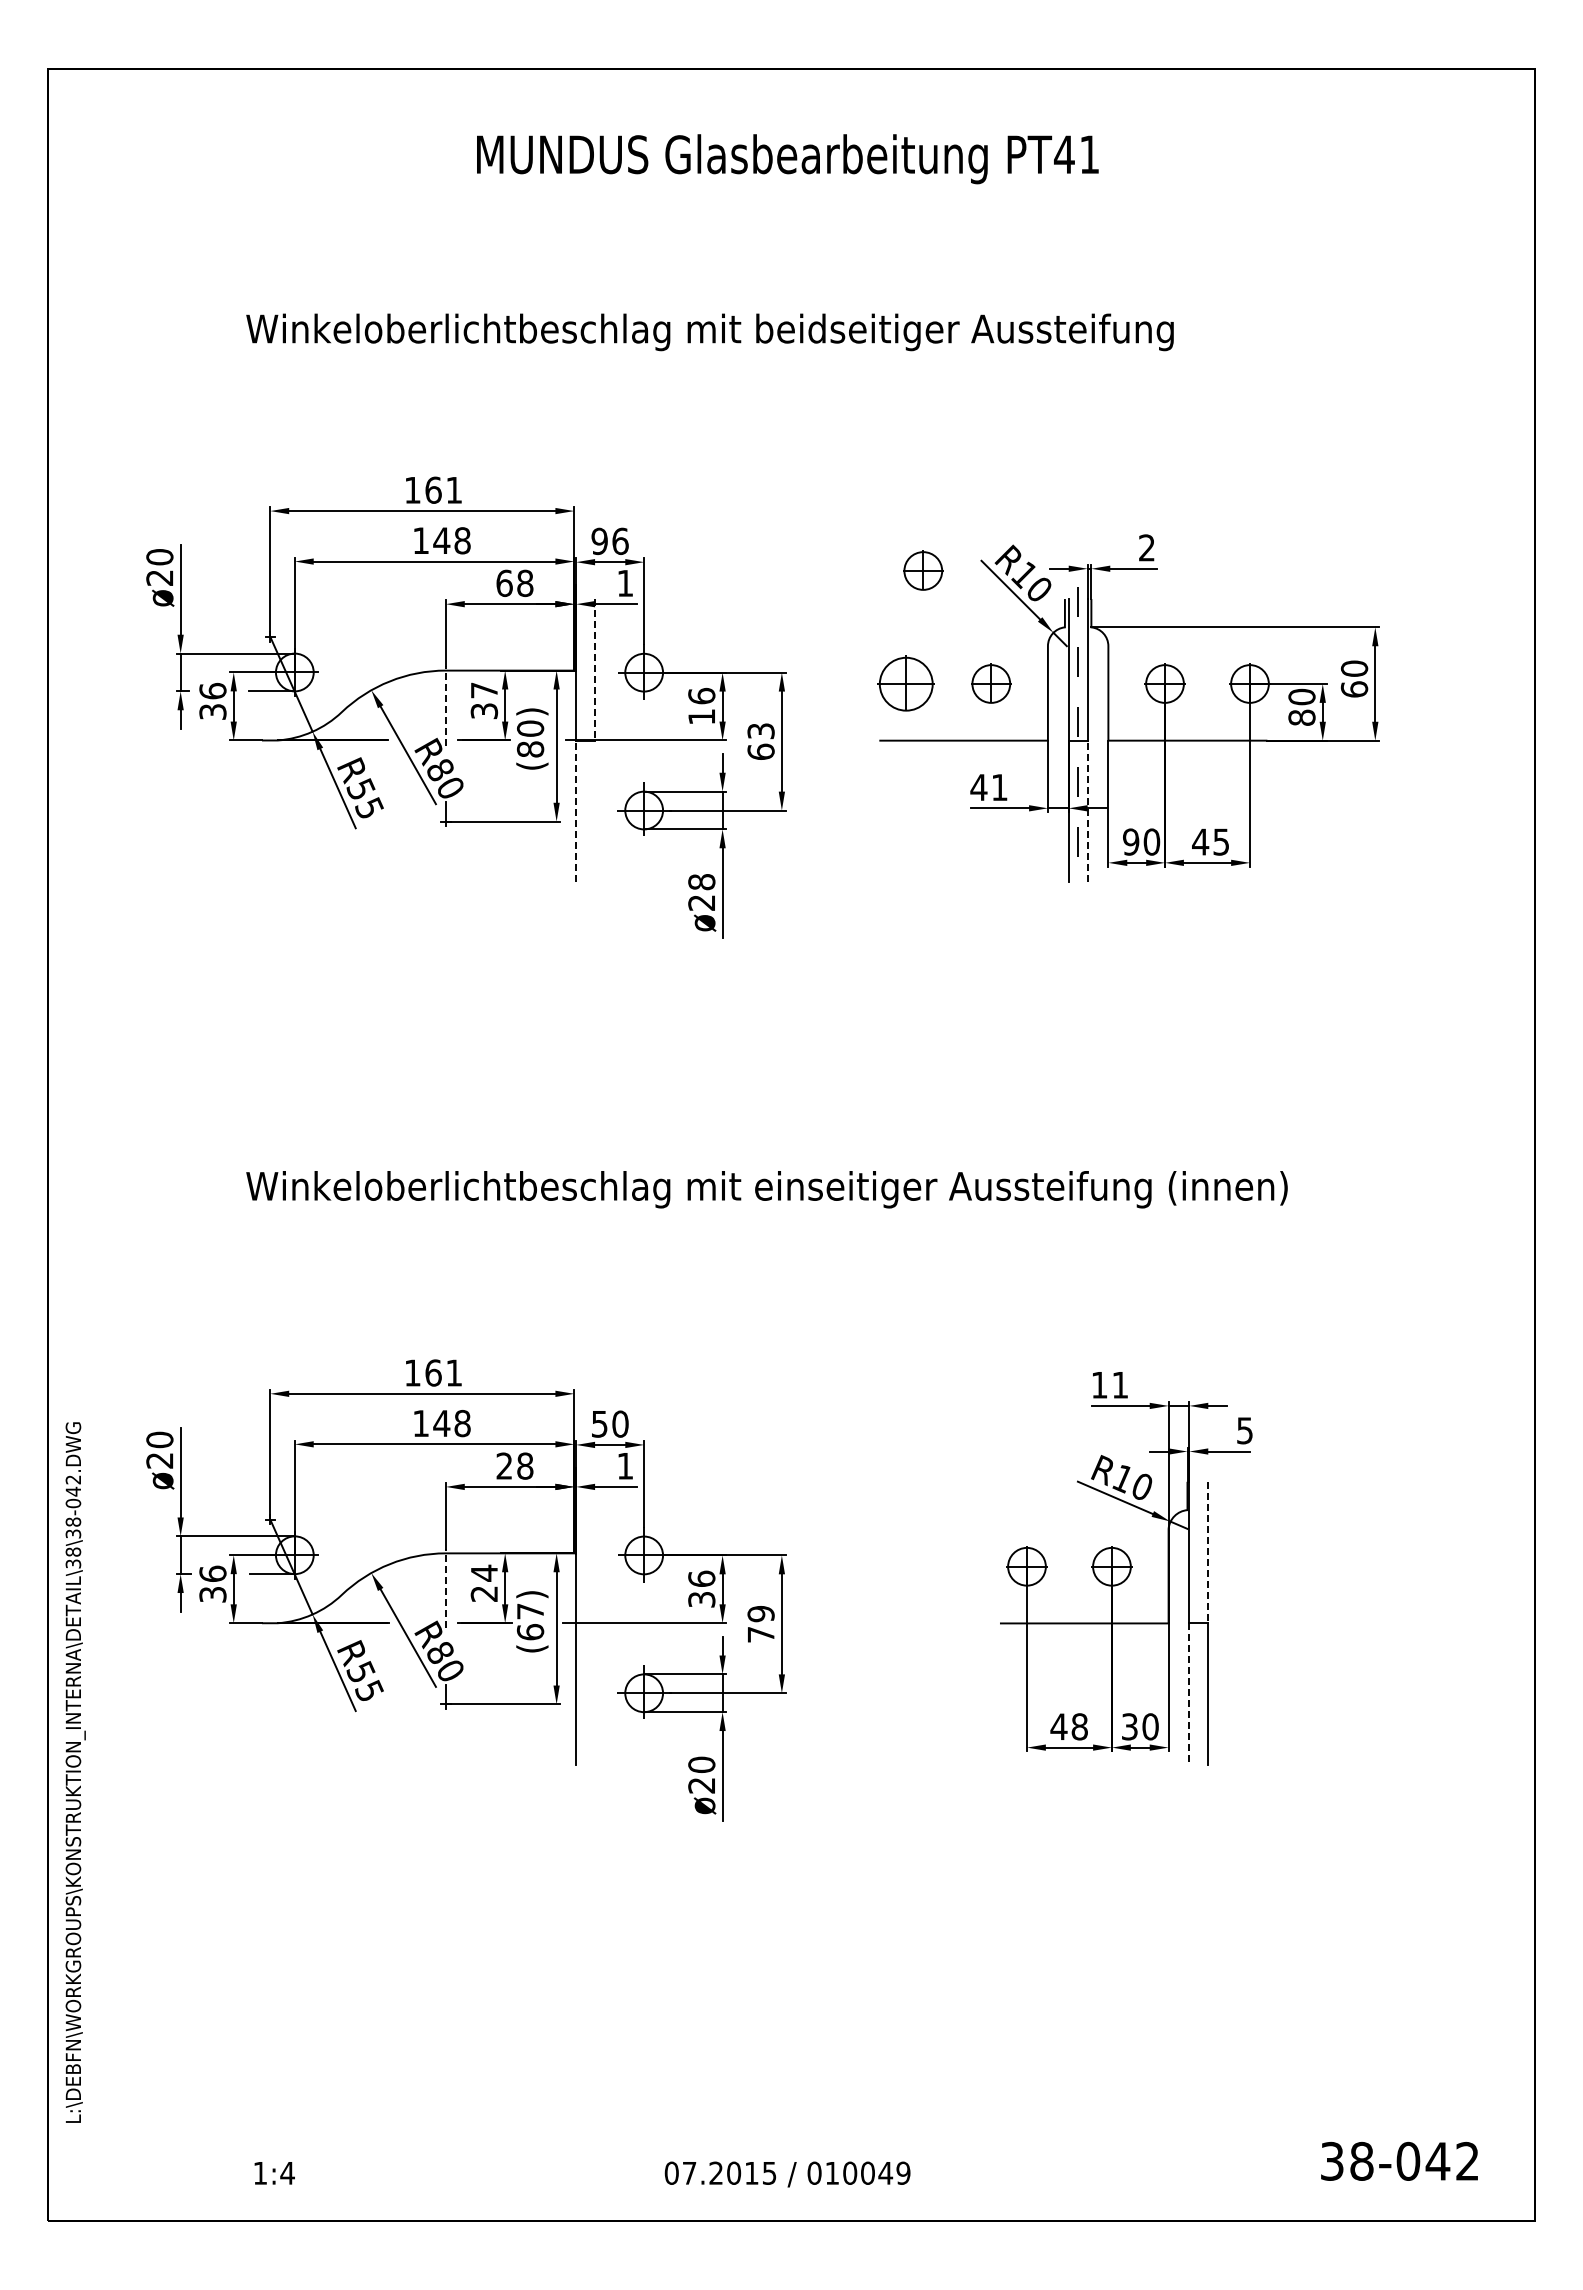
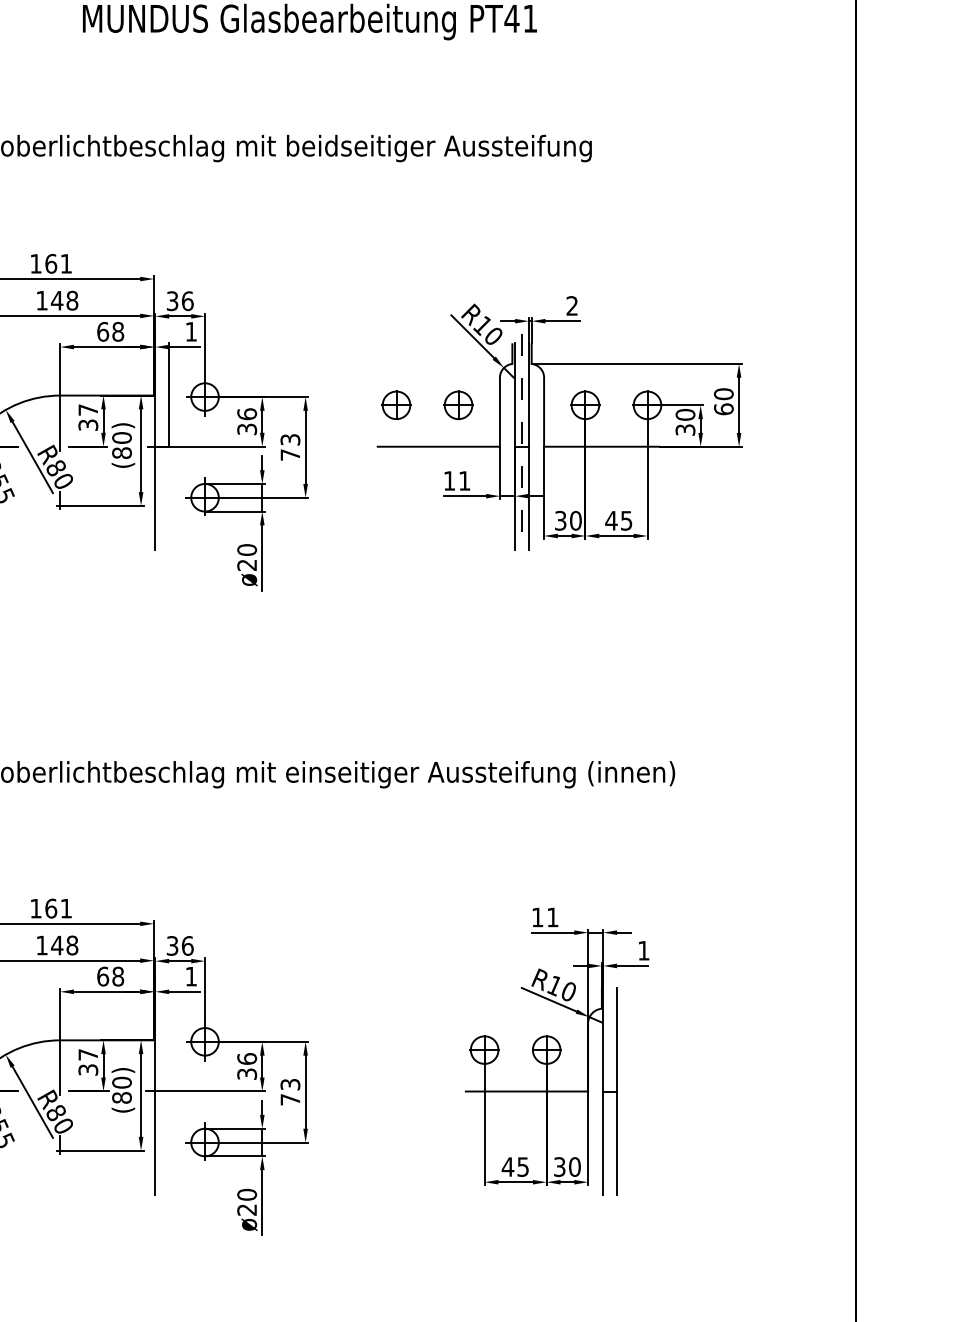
text: (599, 540) -> (172, 300), 96 -> 36
part: (923, 570) -> (409, 322), removed
line: (595, 669) -> (169, 394), dashed -> solid
part: (906, 683) -> (396, 404), size x0.71
line: (445, 705) -> (59, 421), dashed -> solid
text: (701, 716) -> (246, 429), 16 -> 36
text: (1301, 717) -> (685, 429), 80 -> 30
text: (760, 751) -> (290, 454), 63 -> 73
text: (978, 787) -> (449, 480), 41 -> 11
line: (576, 811) -> (155, 498), dashed -> solid
line: (1087, 811) -> (528, 498), dashed -> solid
text: (1131, 841) -> (560, 520), 90 -> 30
text: (701, 882) -> (246, 550), ø28 -> ø20
text: (610, 1423) -> (180, 945), 50 -> 36
text: (1244, 1430) -> (643, 950), 5 -> 1
text: (504, 1465) -> (103, 976), 28 -> 68
line: (1208, 1552) -> (617, 1039), dashed -> solid
text: (484, 1582) -> (88, 1061), 24 -> 37
line: (445, 1588) -> (59, 1065), dashed -> solid
text: (760, 1614) -> (290, 1084), 79 -> 73
text: (530, 1621) -> (122, 1090), 67 -> 80
line: (1189, 1694) -> (603, 1143), dashed -> solid
text: (1079, 1726) -> (523, 1166), 48 -> 45

